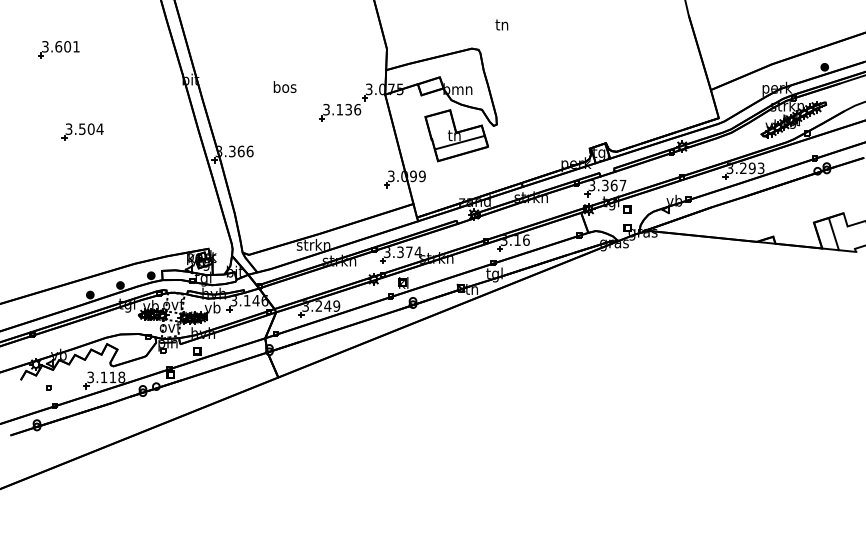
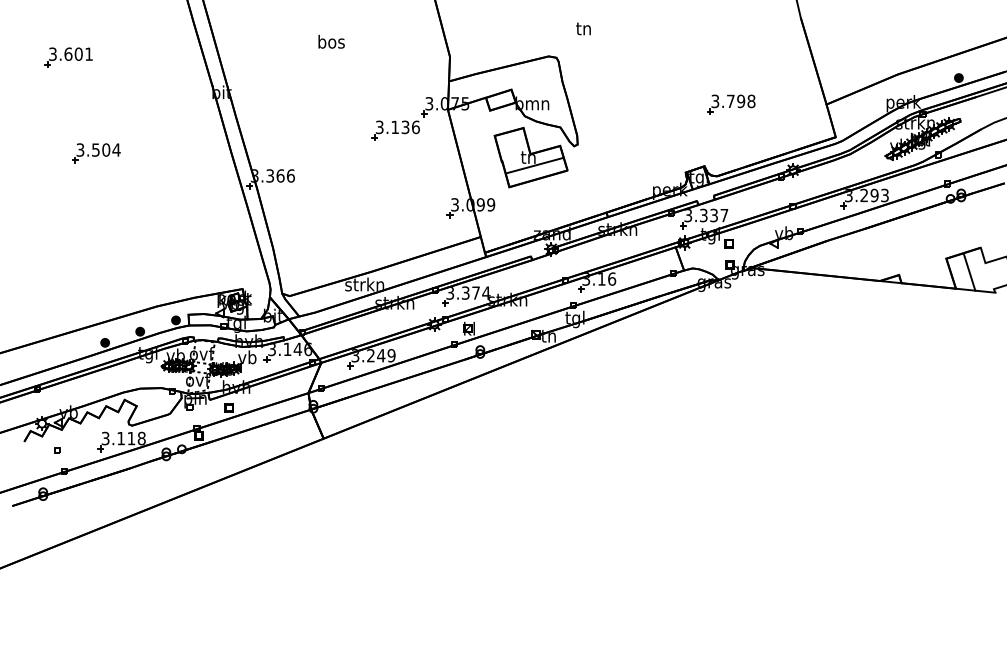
text: (284, 86) -> (330, 41), moved
part: (628, 90) -> (730, 105), added
text: (613, 185) -> (713, 215), 3.367 -> 3.337

